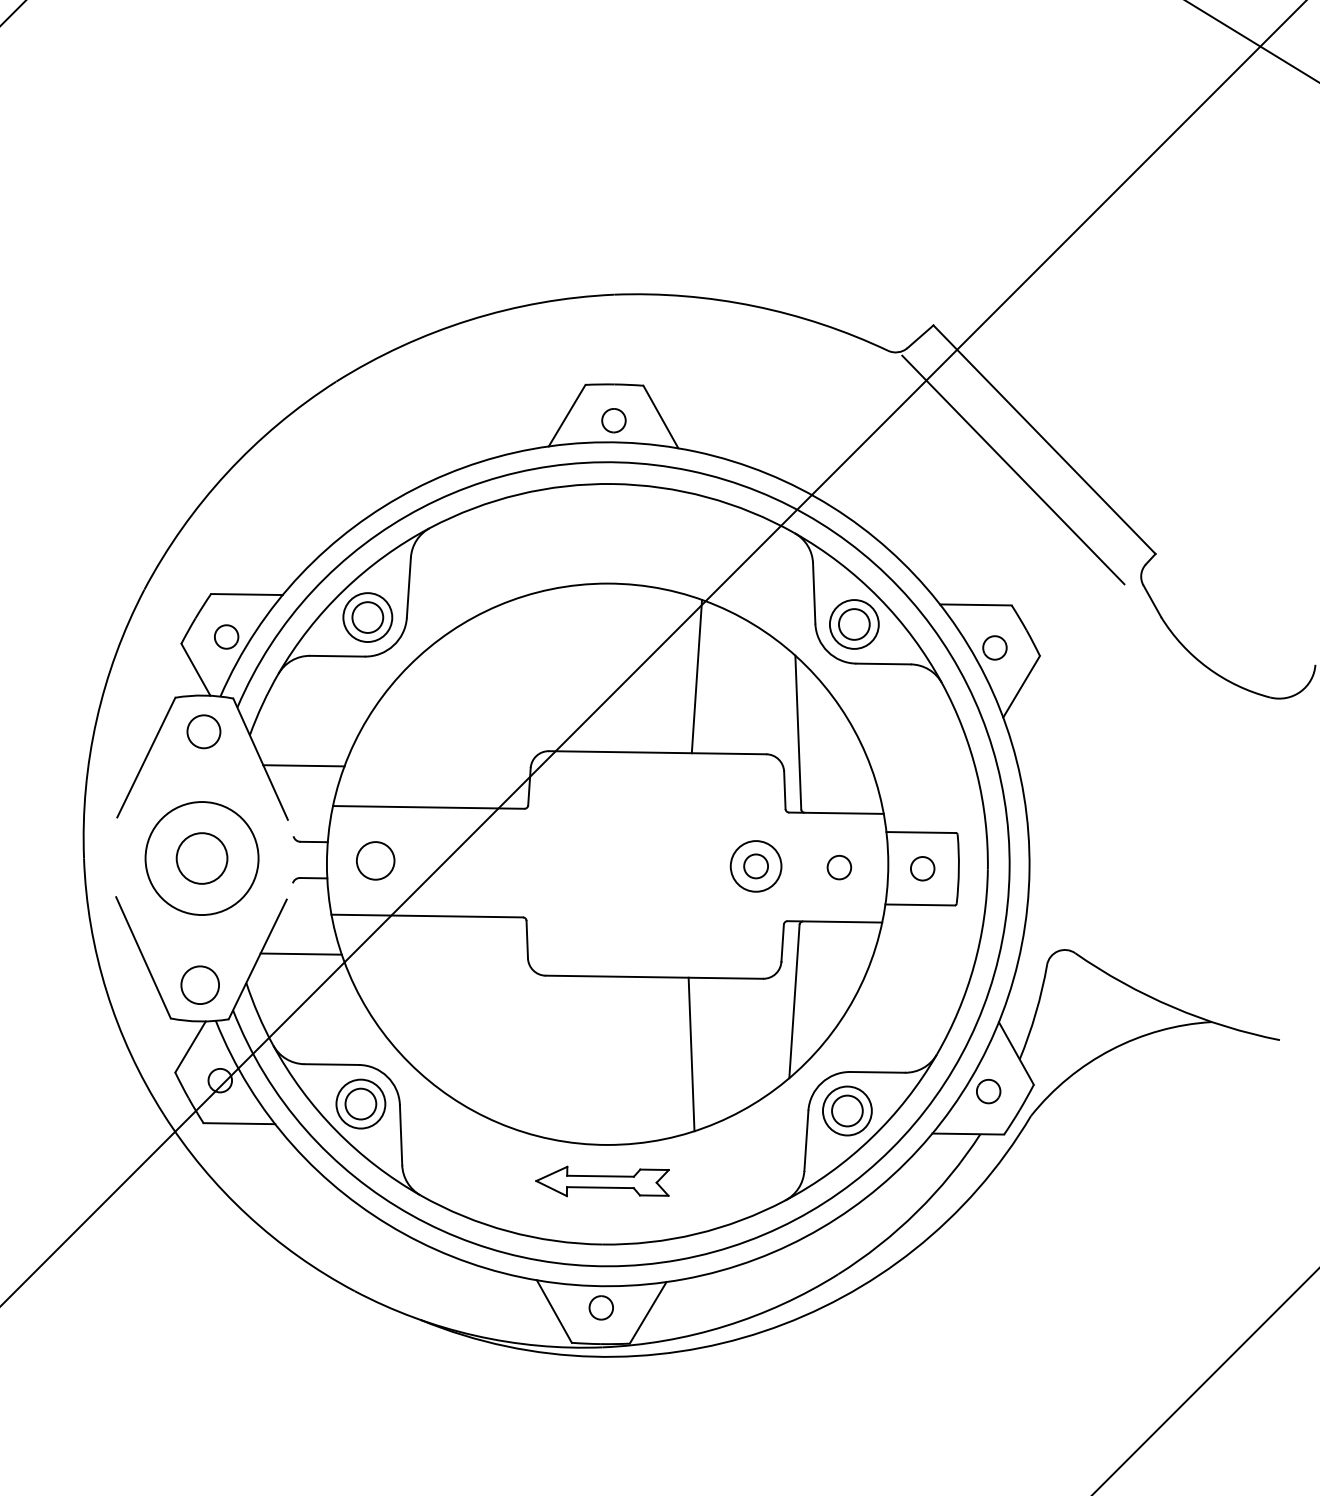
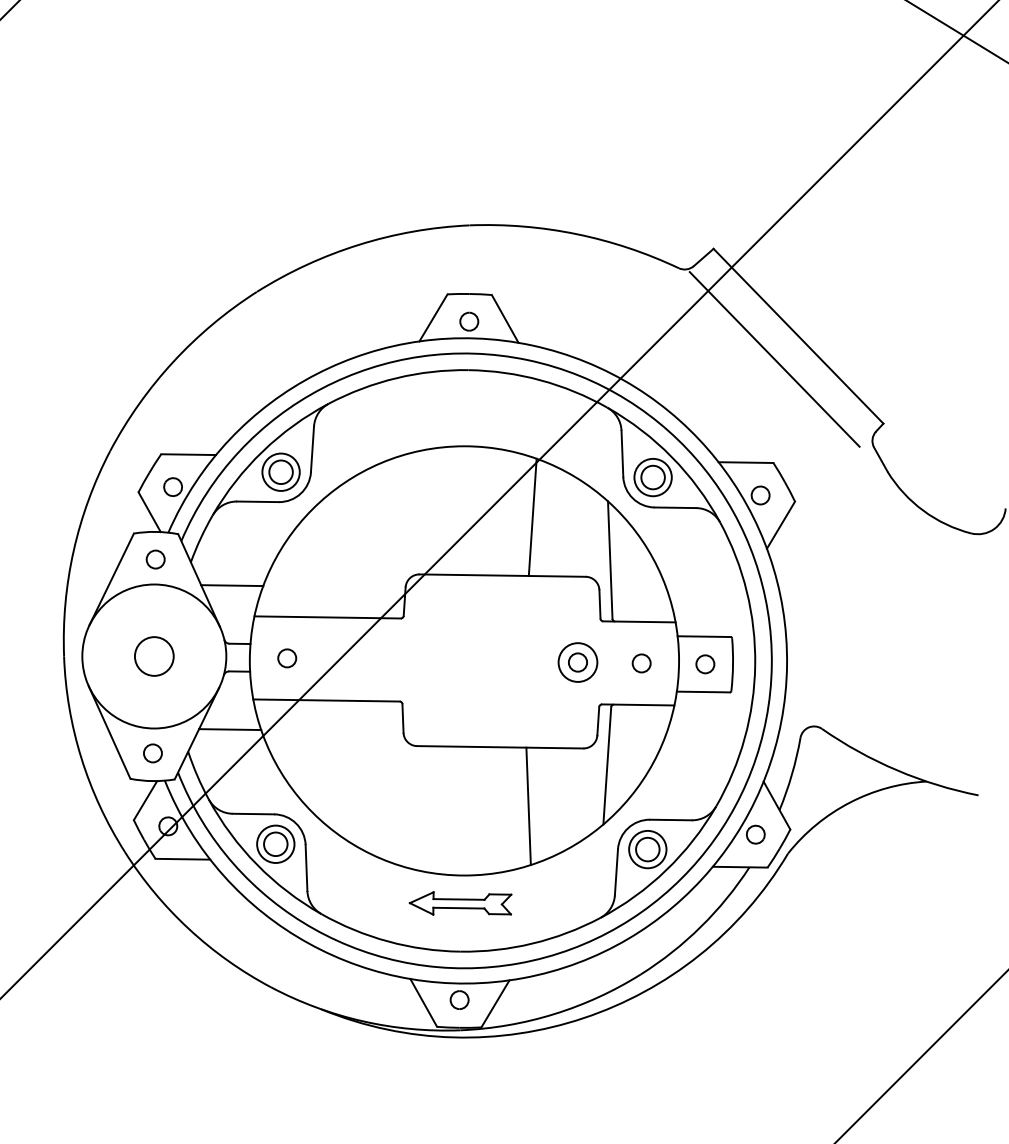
circle: (203, 731) -> (155, 559), size x0.71
circle: (202, 858) -> (154, 656), size x1.67
circle: (376, 861) -> (287, 658), size x0.62
circle: (199, 985) -> (152, 753), size x0.62

